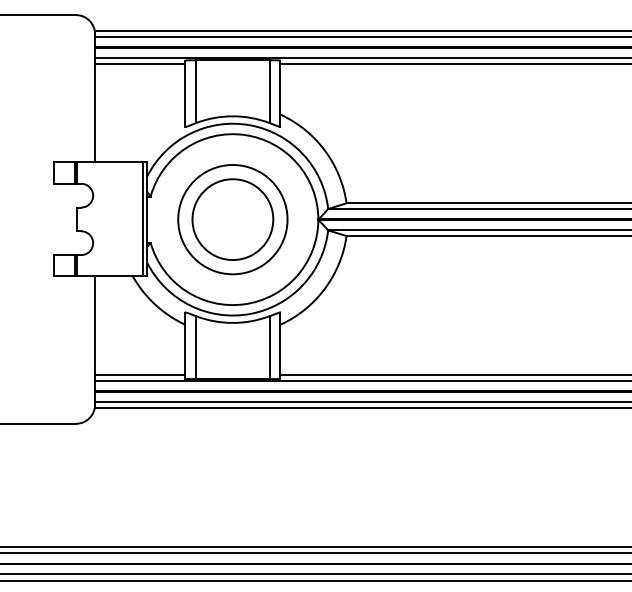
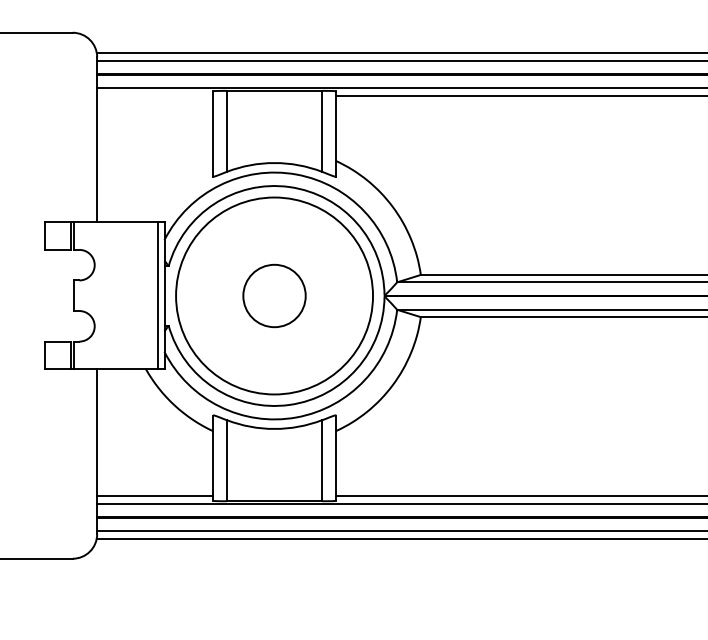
line: (140, 64) -> (155, 96), removed
circle: (232, 219) -> (274, 295), size x0.6
circle: (232, 219) -> (274, 295), size x1.4

